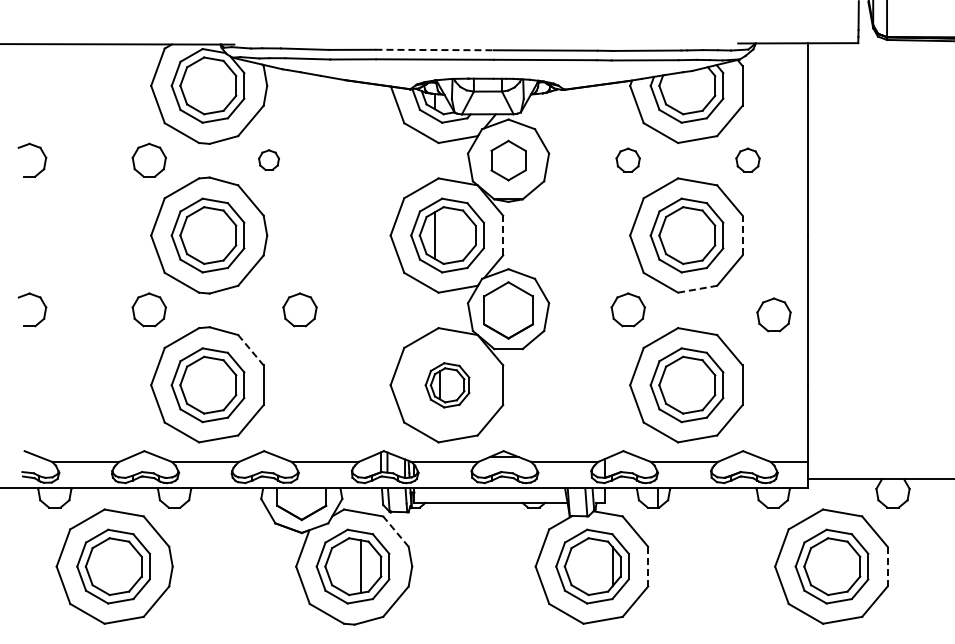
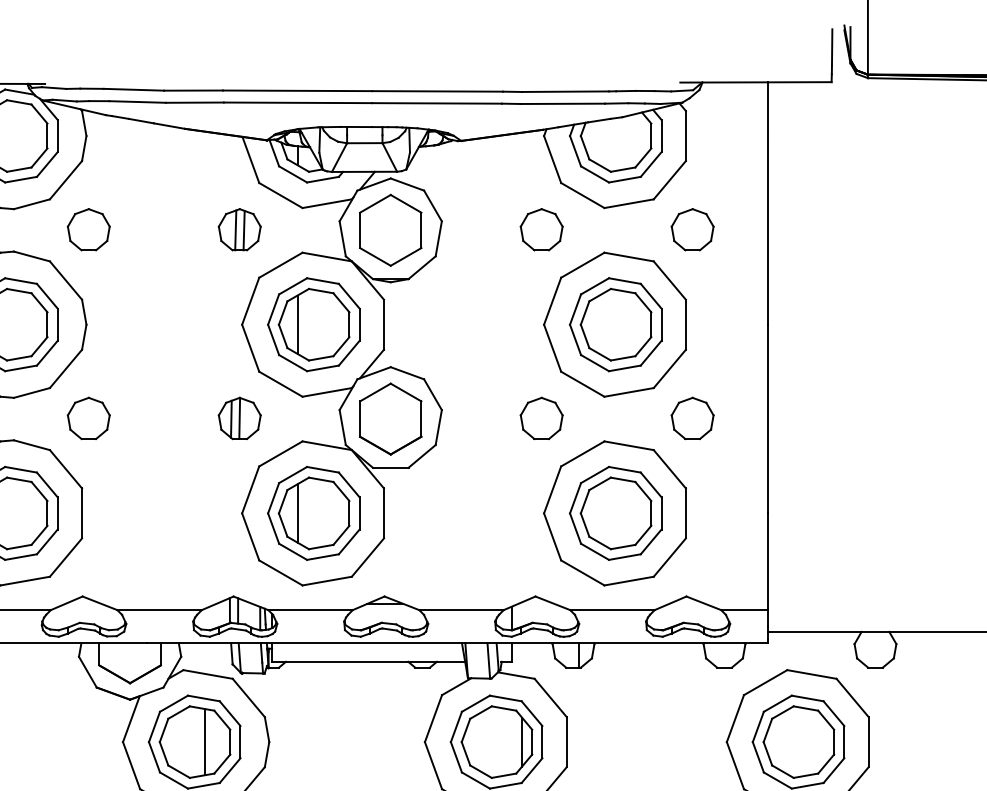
line: (435, 50) -> (298, 91), dashed -> solid
part: (268, 159) -> (88, 228), size x1.67
part: (388, 159) -> (239, 228), added
part: (627, 159) -> (540, 228), size x1.43
part: (747, 159) -> (691, 228), size x1.43
part: (508, 160) -> (390, 230), size x1.43
line: (503, 235) -> (384, 324), dashed -> solid
line: (742, 235) -> (685, 324), dashed -> solid
line: (697, 289) -> (628, 392), dashed -> solid
part: (299, 309) -> (88, 417), moved
part: (388, 309) -> (239, 417), added
part: (773, 314) -> (691, 417), moved
line: (250, 350) -> (65, 469), dashed -> solid
part: (447, 385) -> (313, 513), size x1.67
line: (395, 531) -> (248, 697), dashed -> solid
line: (648, 566) -> (567, 741), dashed -> solid
line: (887, 566) -> (868, 741), dashed -> solid

